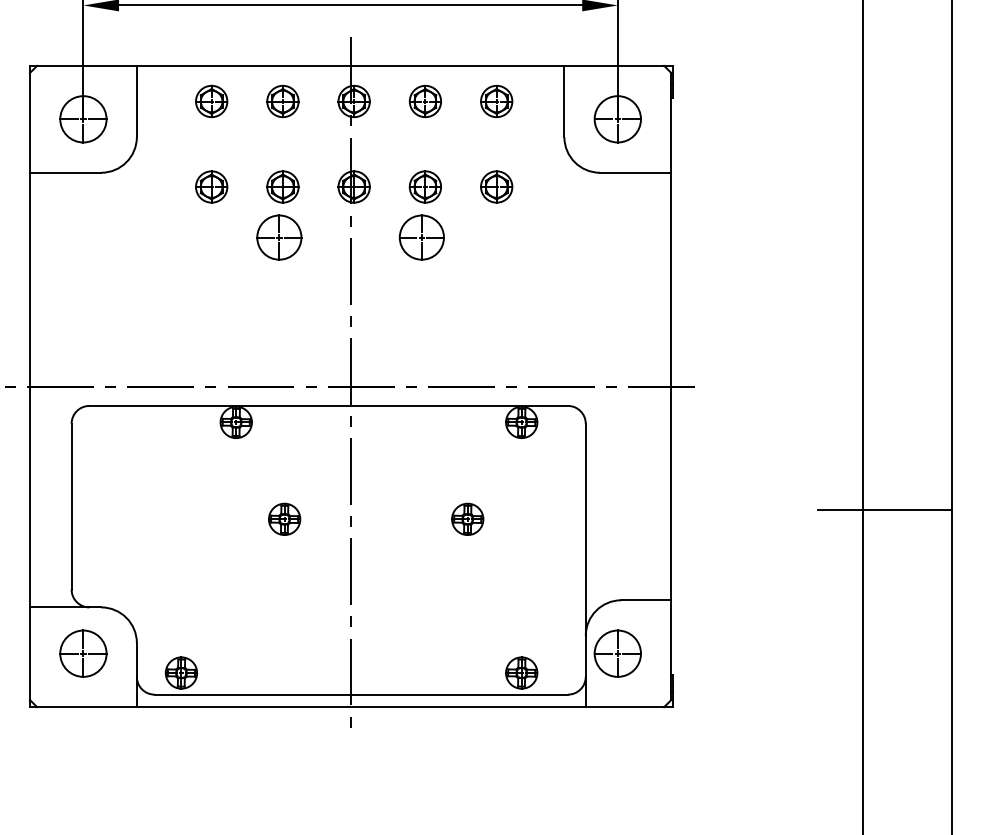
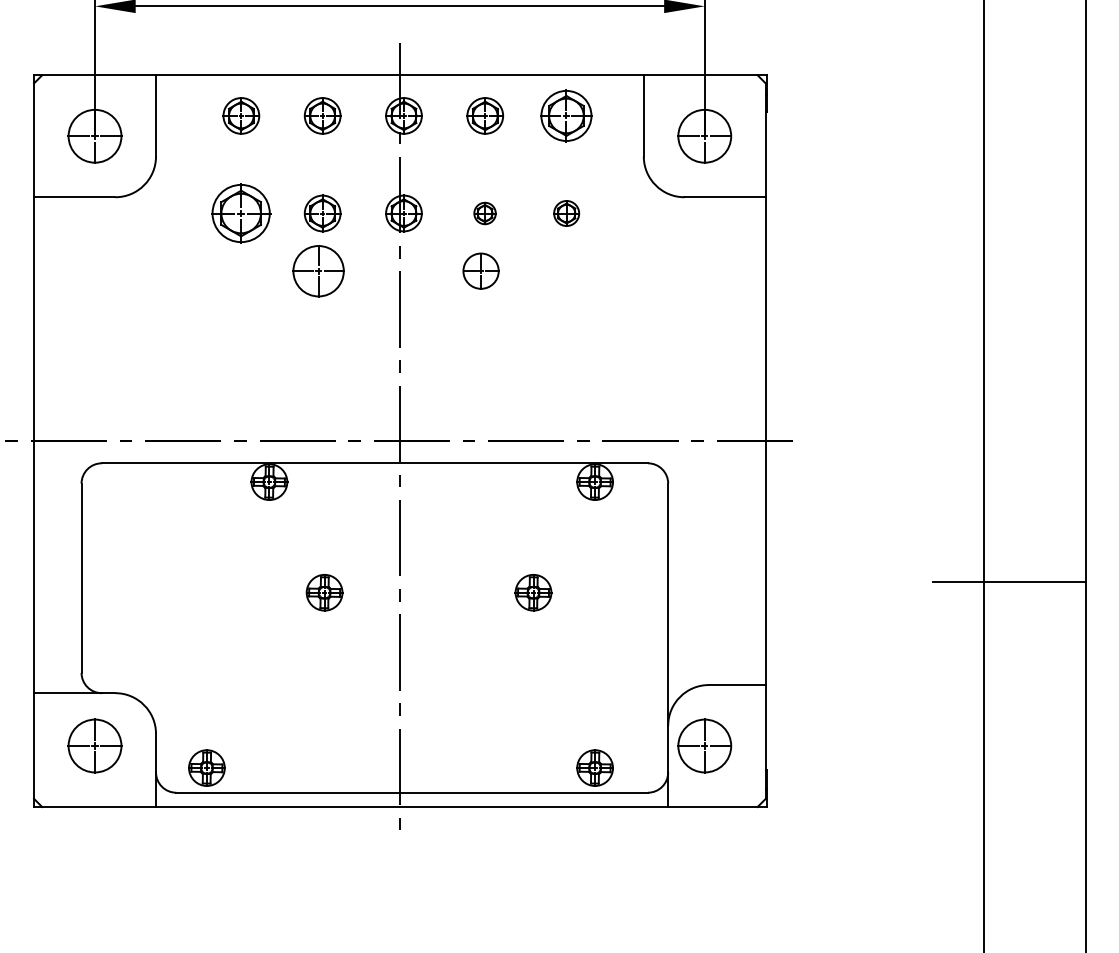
part: (496, 101) -> (566, 115), size x1.4
part: (211, 186) -> (241, 212), size x1.6
part: (424, 186) -> (484, 212), size x0.6
part: (496, 186) -> (566, 212), size x0.7
part: (421, 237) -> (480, 271), size x0.7

